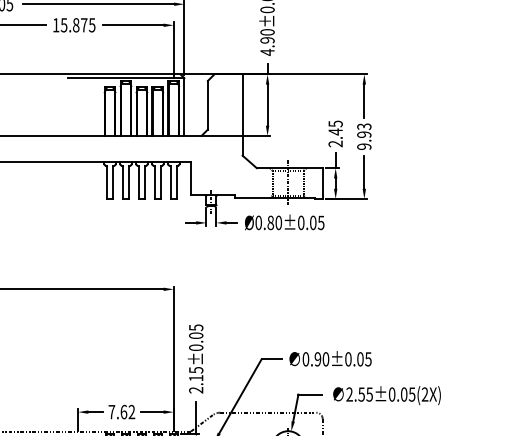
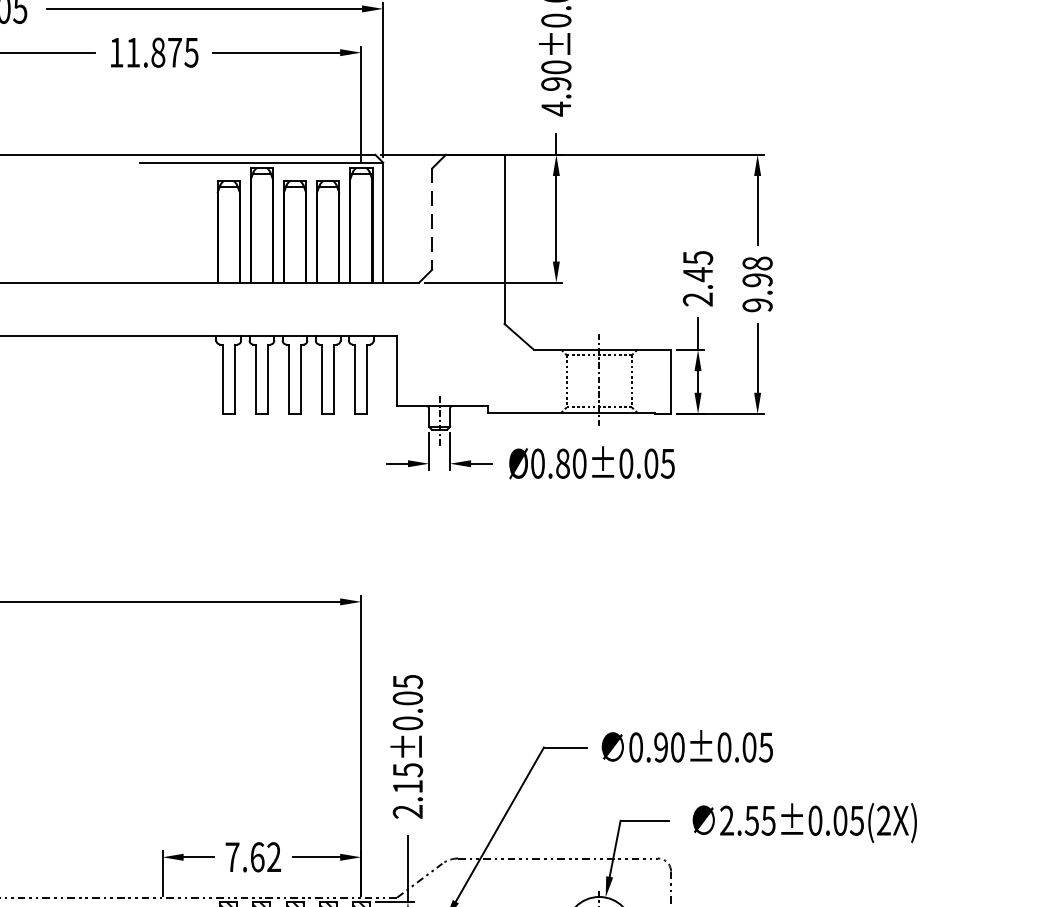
text: (63, 25) -> (131, 53), 15.875 -> 11.875
line: (207, 105) -> (431, 219), solid -> dashed
text: (364, 126) -> (757, 263), 9.93 -> 9.98

